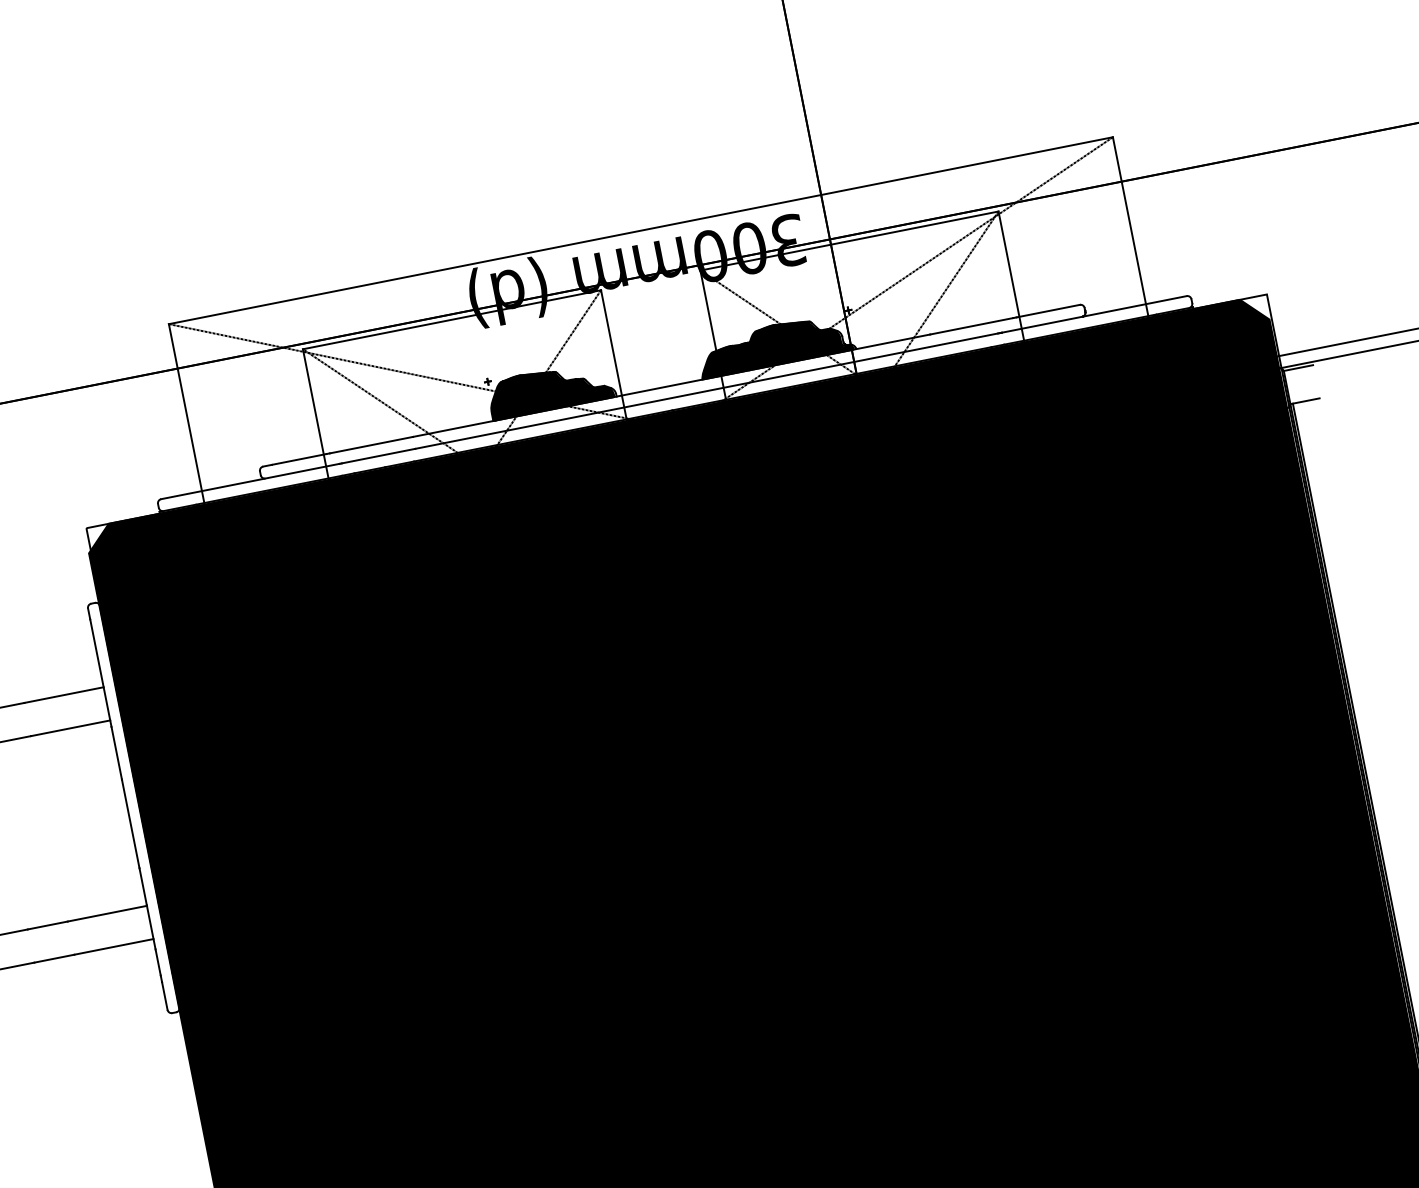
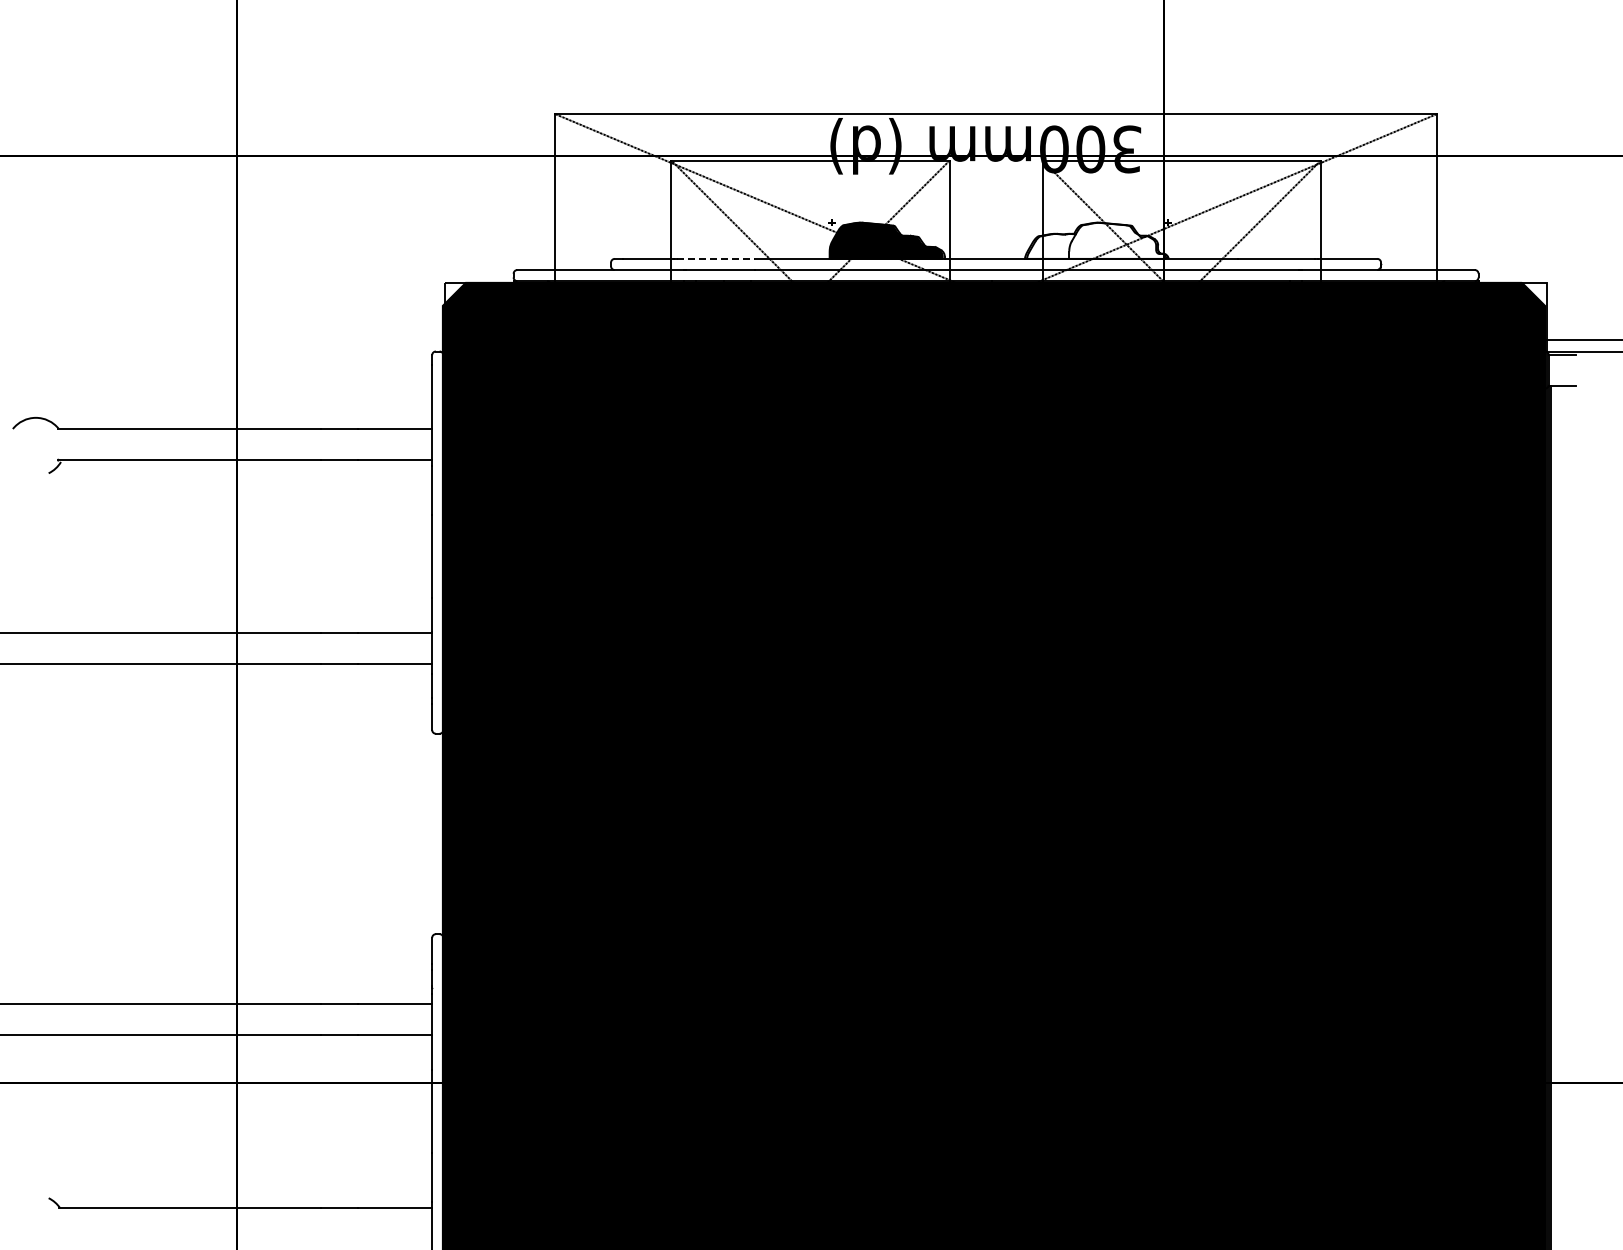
fill: (774, 344) -> (1095, 240), removed
line: (370, 444) -> (715, 258), solid -> dashed

